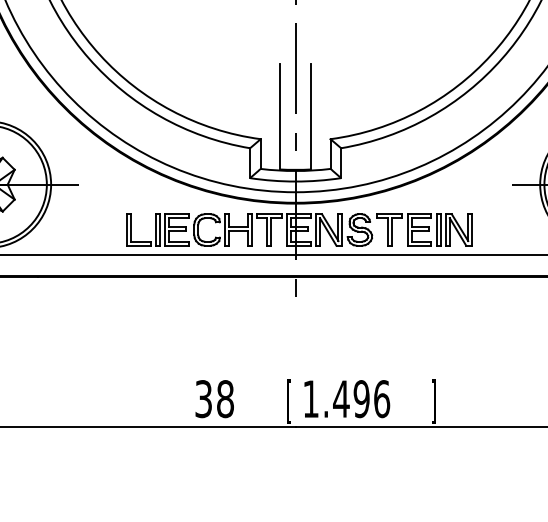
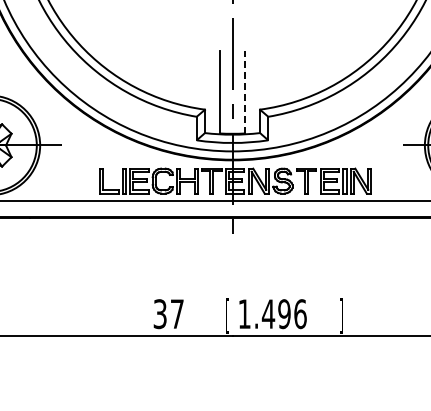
line: (310, 116) -> (244, 91), solid -> dashed
text: (224, 399) -> (176, 314), 38 -> 37

